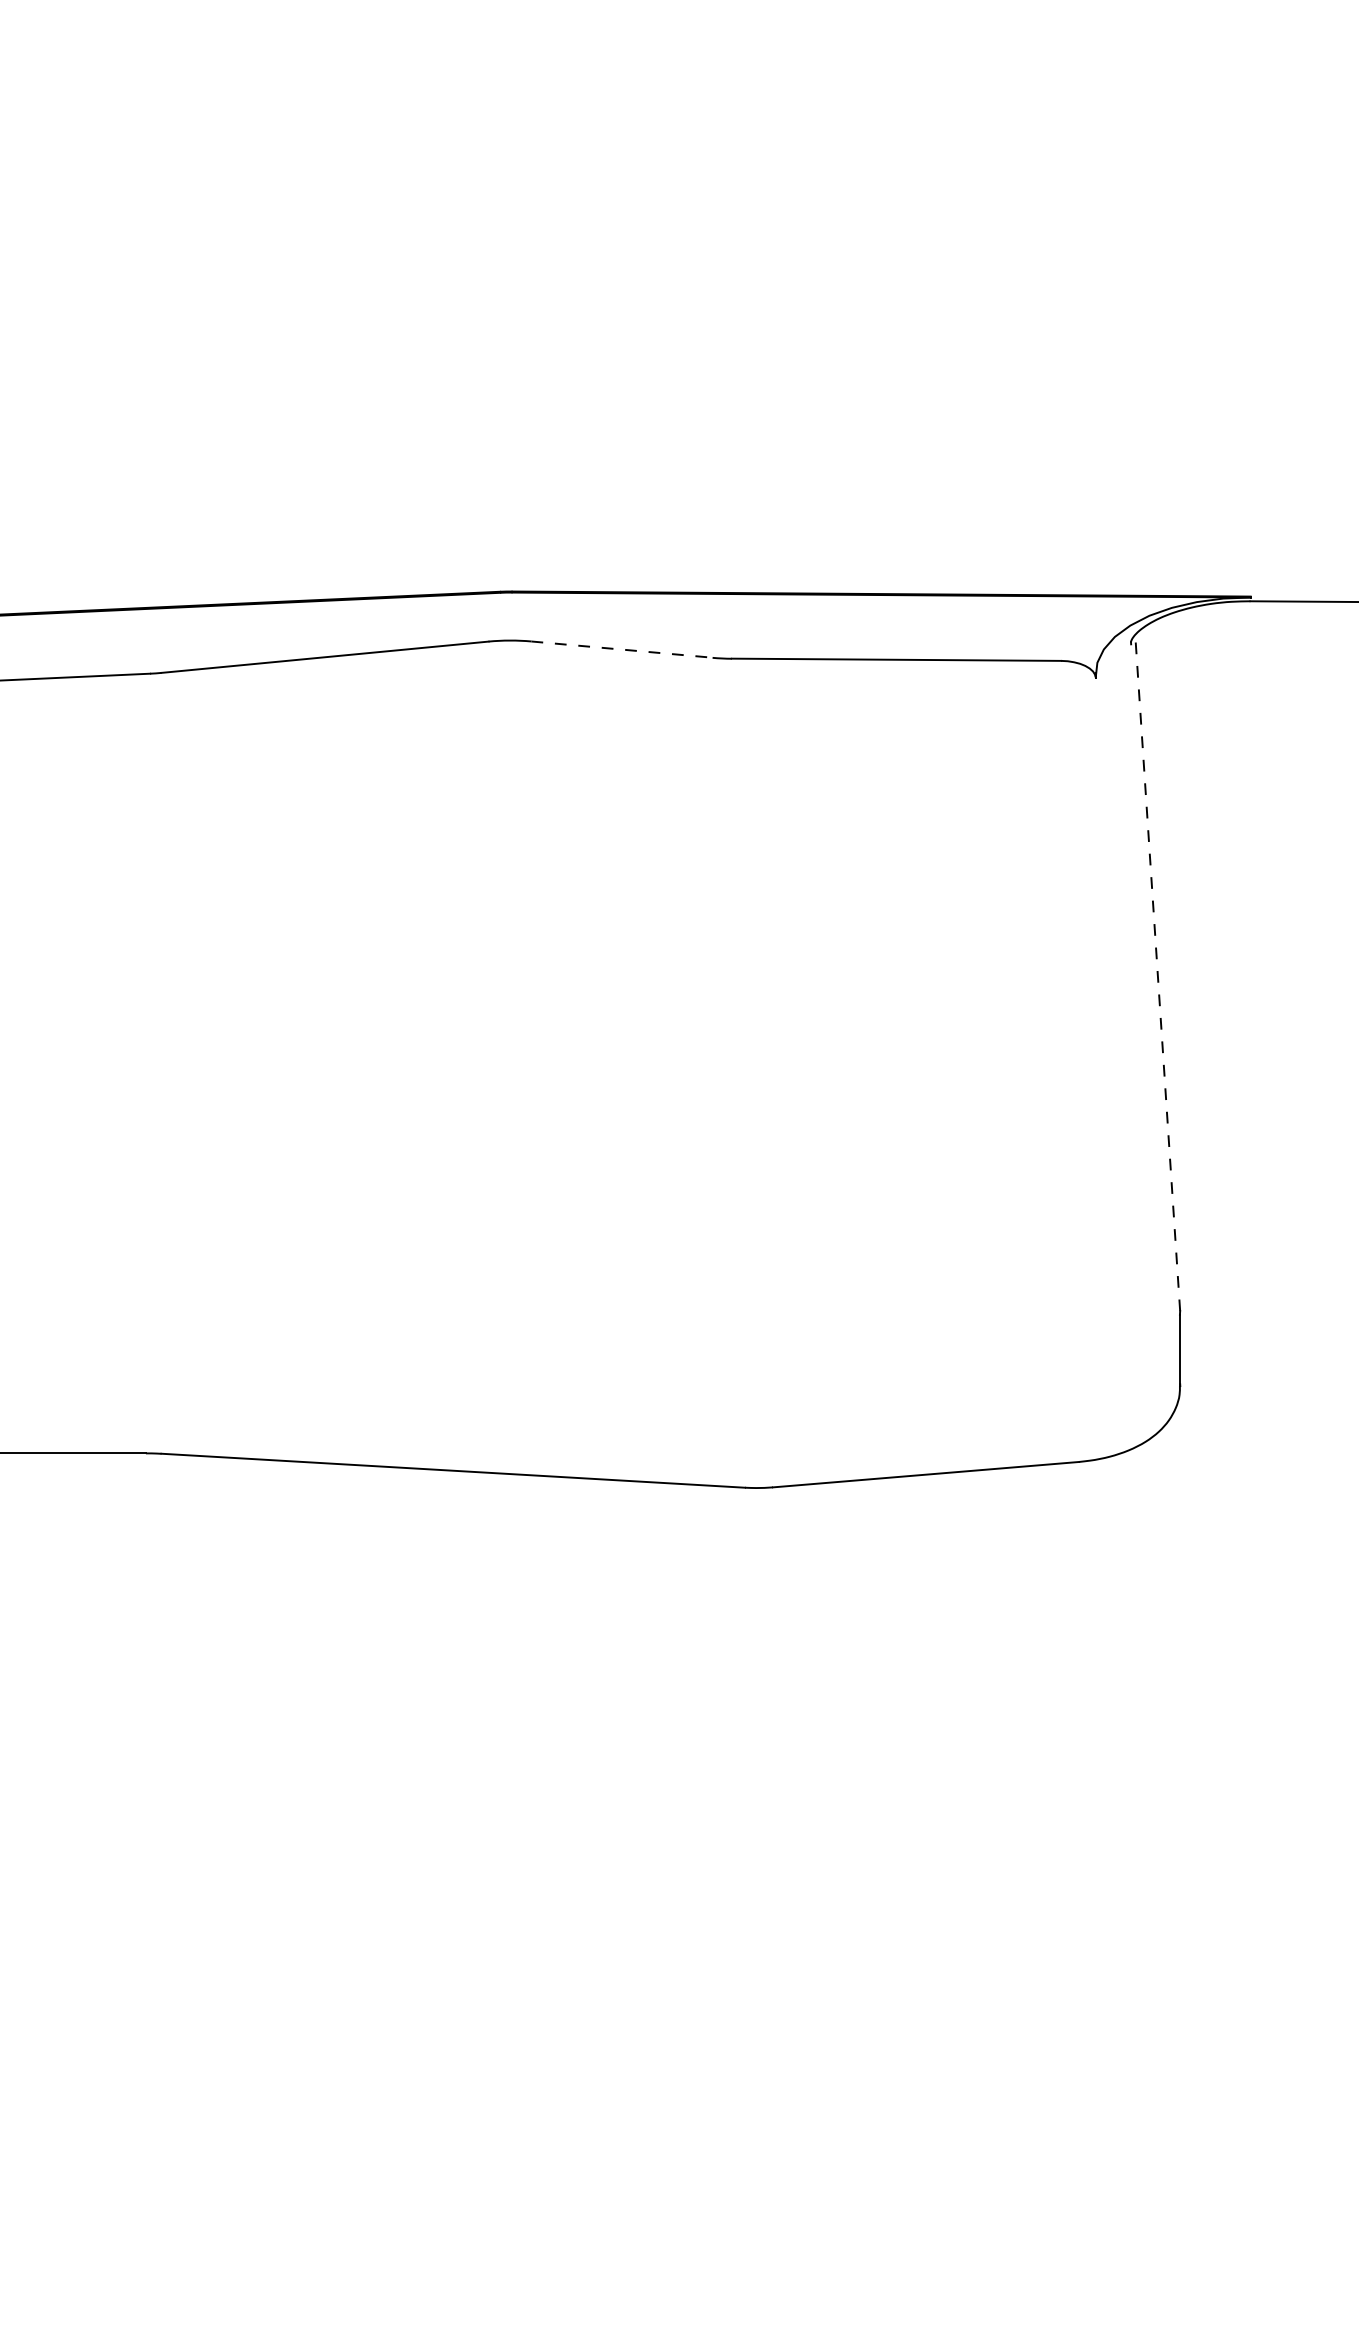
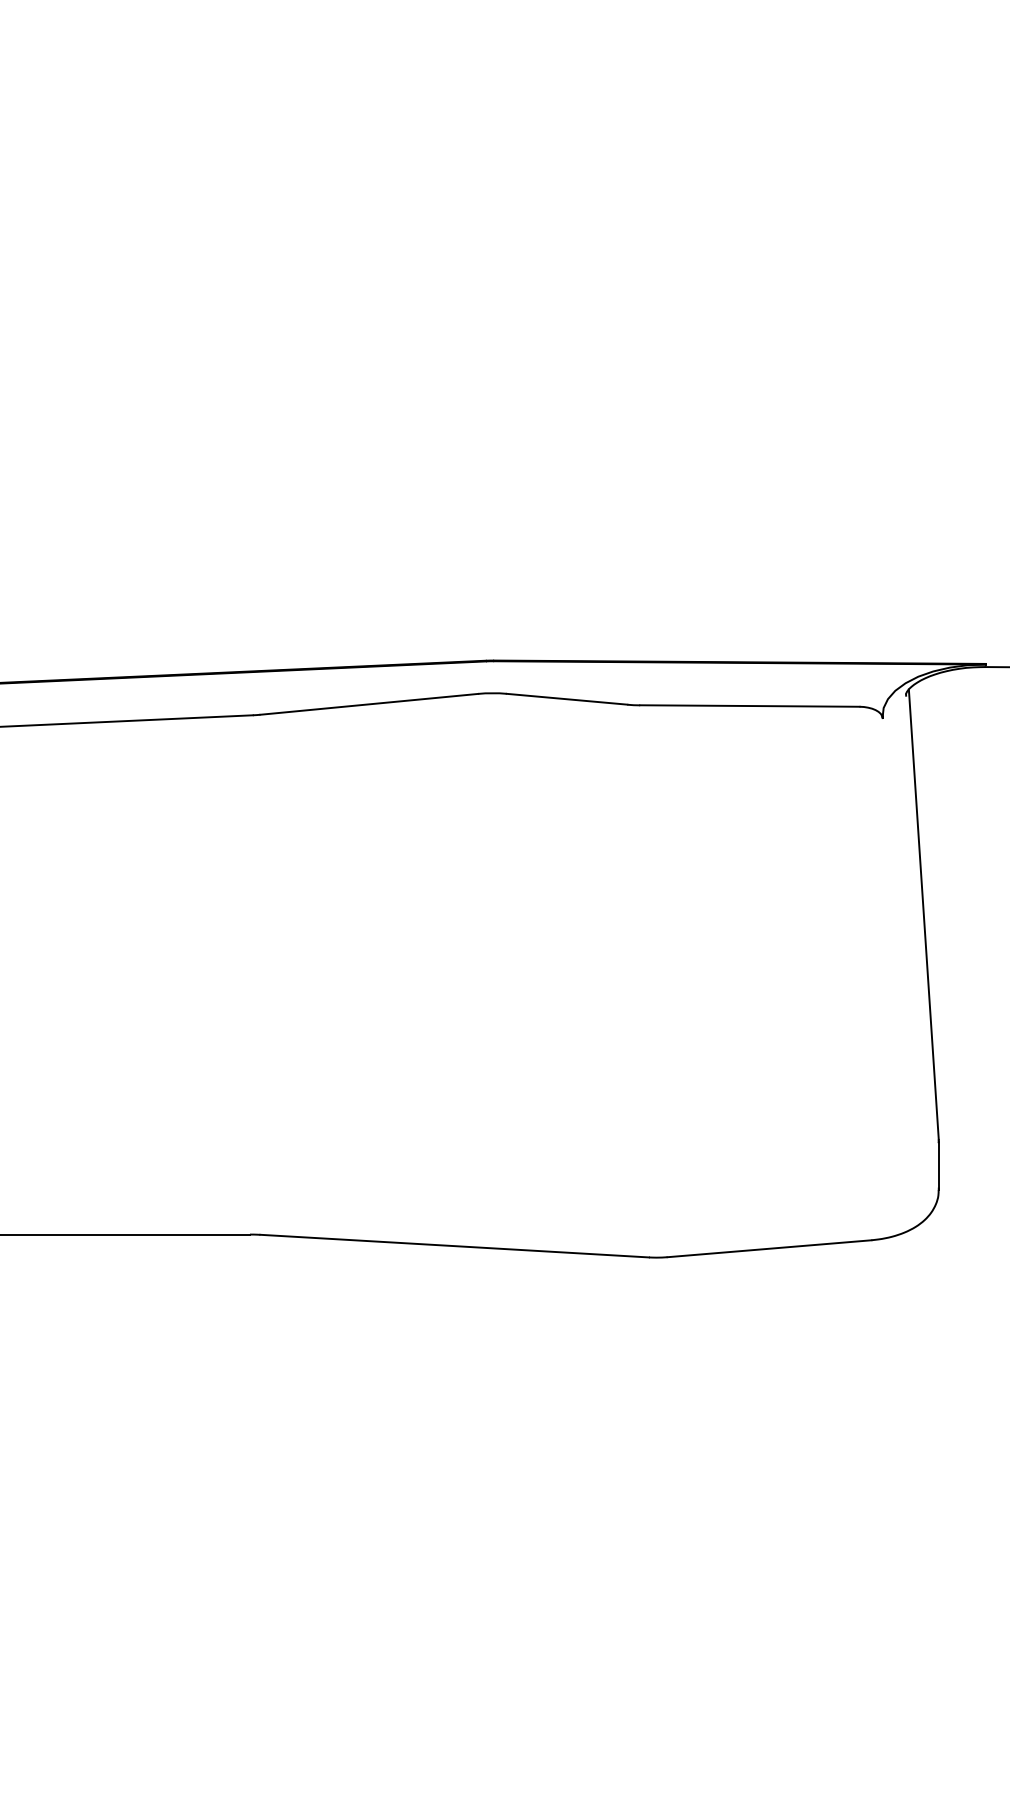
line: (622, 649) -> (567, 699), dashed -> solid
line: (1157, 972) -> (923, 914), dashed -> solid

